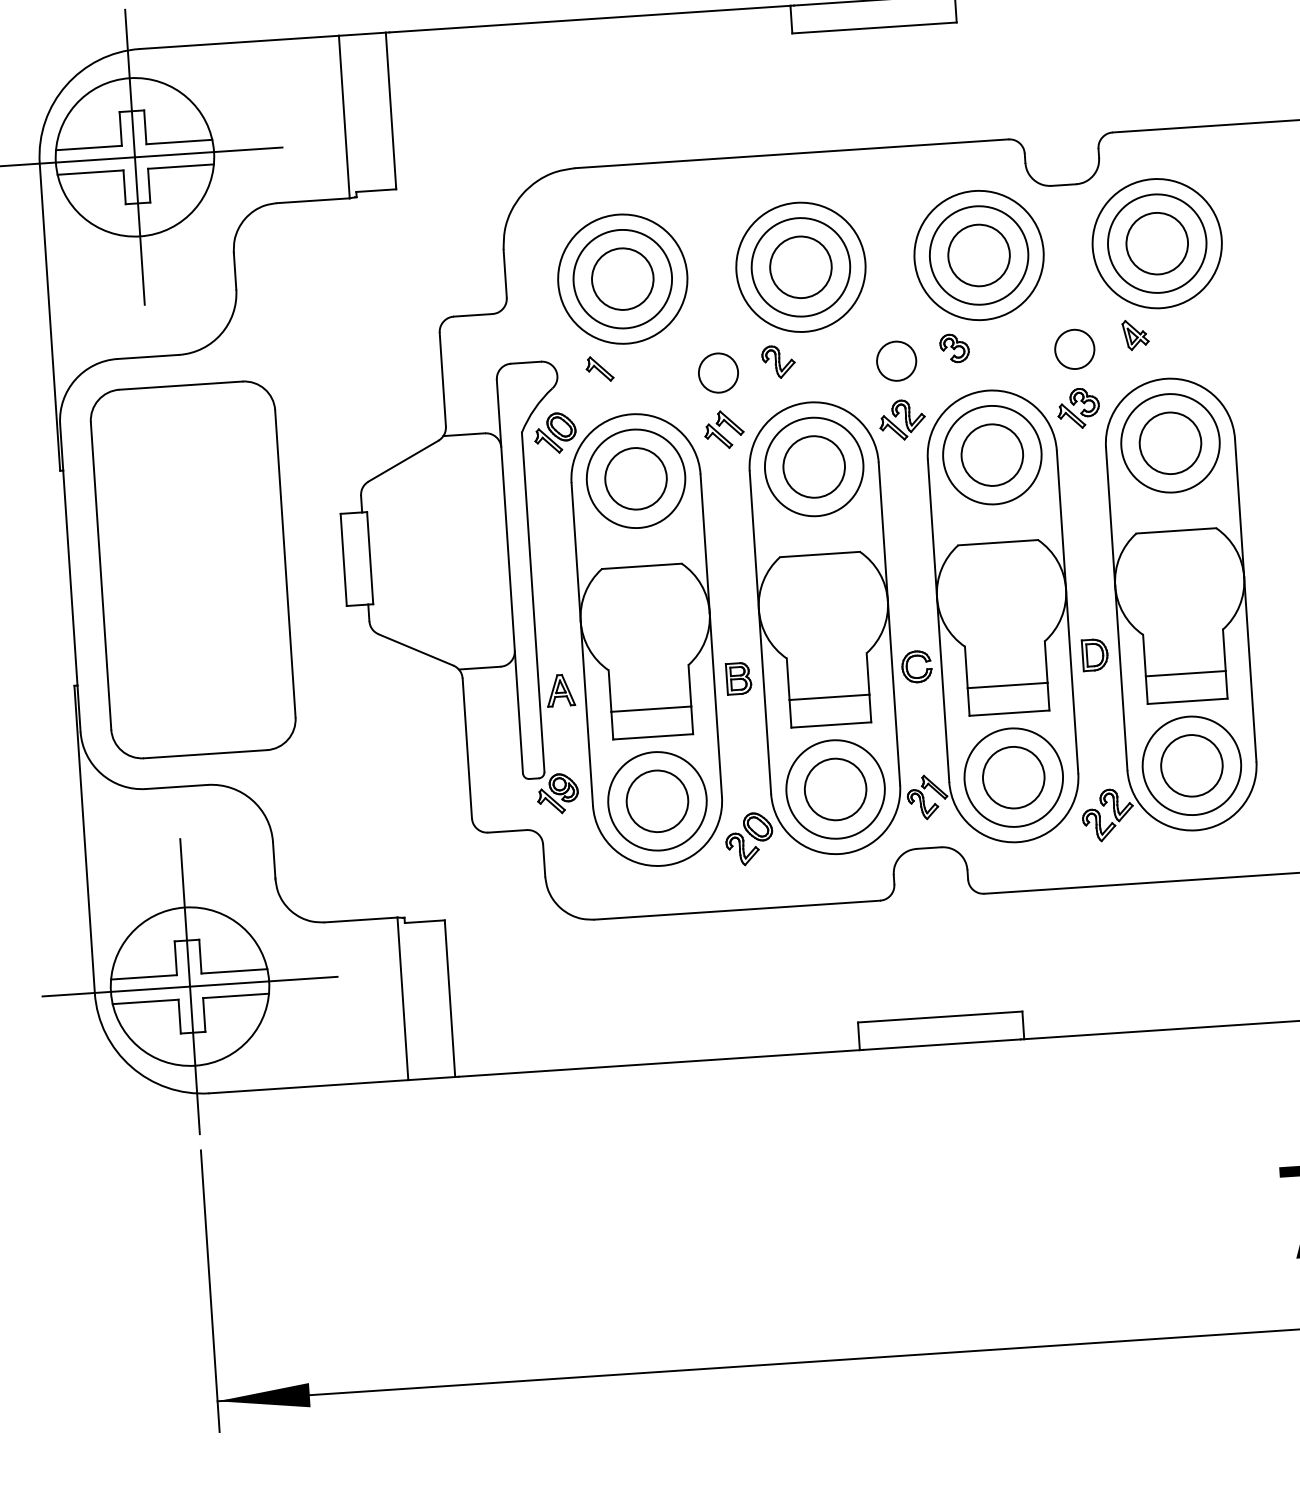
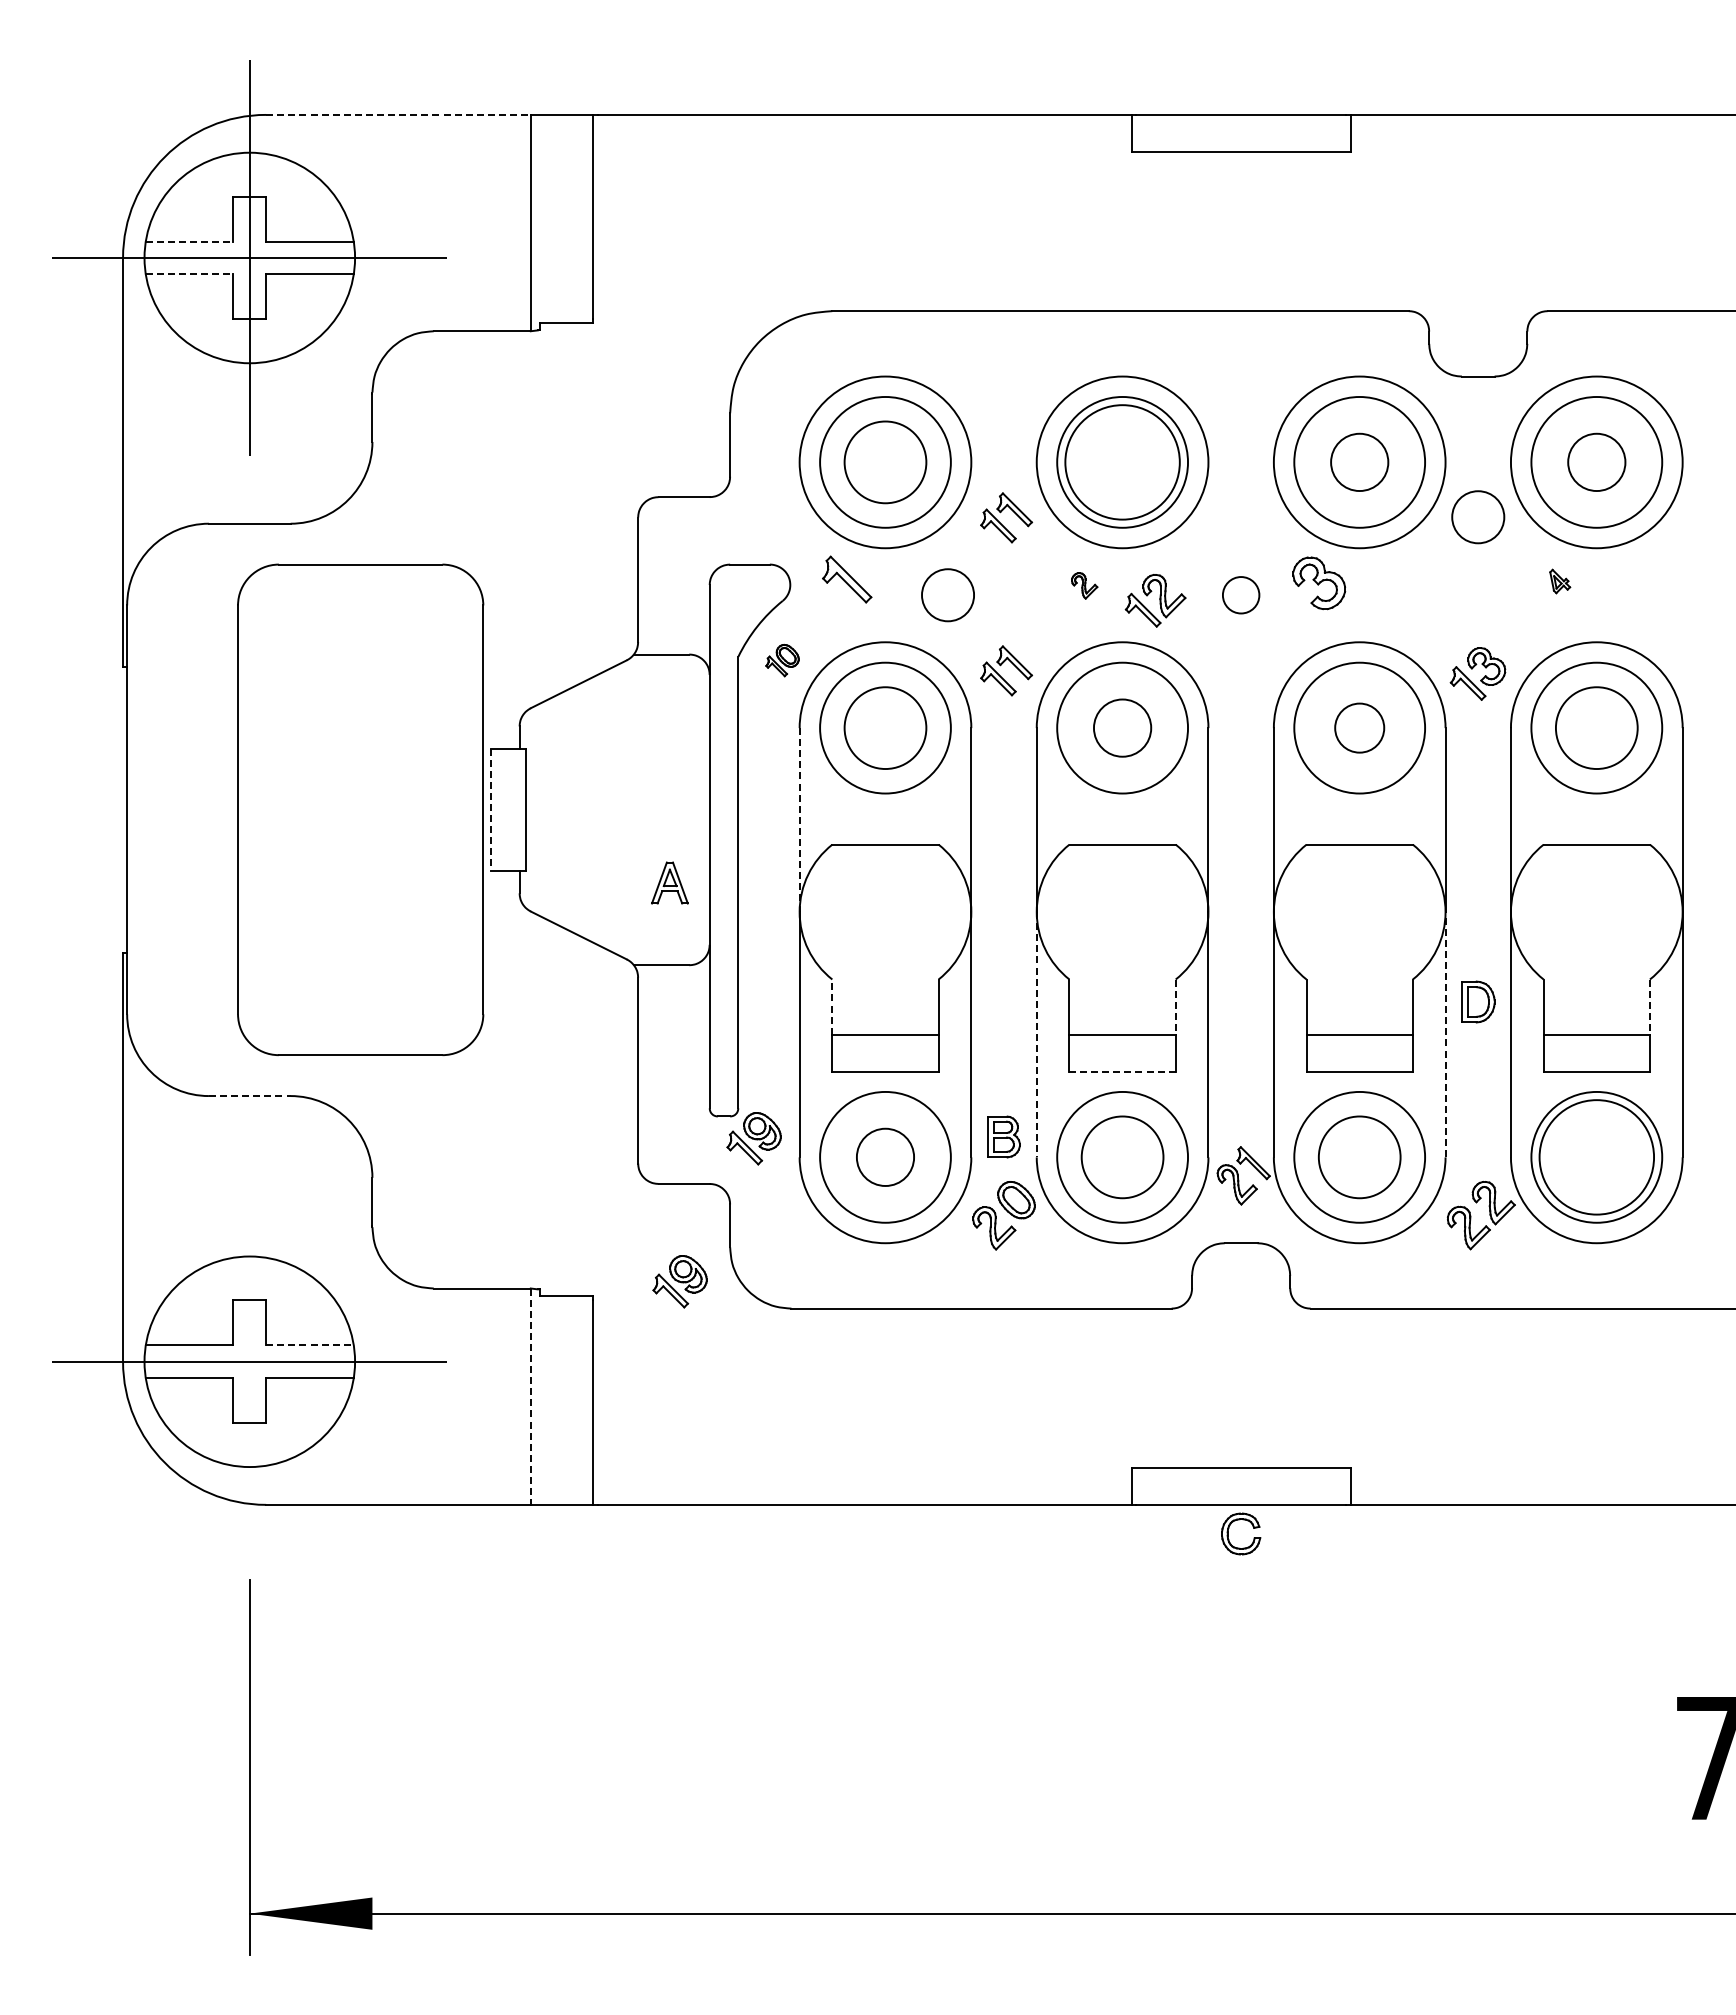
line: (239, 42) -> (398, 114), solid -> dashed
line: (88, 147) -> (189, 241), solid -> dashed
line: (90, 172) -> (189, 274), solid -> dashed
circle: (1157, 243) -> (1596, 462), size x0.7
circle: (978, 255) -> (1359, 462), size x0.7
circle: (800, 267) -> (1122, 462), size x1.4
part: (712, 311) -> (1001, 512), added
part: (1135, 335) -> (1559, 581), size x0.6
part: (954, 348) -> (1318, 583), size x1.4
circle: (1074, 349) -> (1478, 517), moved
part: (778, 361) -> (1084, 585), size x0.6
circle: (896, 361) -> (1241, 595), size x0.7
part: (599, 369) -> (846, 579), size x1.4
circle: (718, 373) -> (947, 595), moved
part: (902, 419) -> (1155, 600), moved
part: (555, 433) -> (782, 660), size x0.6
circle: (992, 455) -> (1359, 728), size x0.6
circle: (814, 467) -> (1122, 728), size x0.7
line: (576, 552) -> (799, 820), solid -> dashed
line: (343, 560) -> (490, 810), solid -> dashed
part: (193, 569) -> (360, 809), moved
line: (1224, 650) -> (1649, 1007), solid -> dashed
part: (926, 668) -> (1253, 1537), moved
line: (867, 674) -> (1175, 1007), solid -> dashed
part: (738, 678) -> (1003, 1136), moved
line: (1072, 681) -> (1445, 1034), solid -> dashed
part: (560, 690) -> (669, 882), moved
line: (610, 691) -> (832, 1007), solid -> dashed
line: (764, 701) -> (1036, 1034), solid -> dashed
line: (831, 724) -> (1122, 1071), solid -> dashed
circle: (1191, 765) -> (1596, 1157), size x1.4
line: (176, 787) -> (249, 1096), solid -> dashed
circle: (657, 801) -> (885, 1157), size x0.7
part: (508, 904) -> (679, 1281), added
line: (234, 971) -> (309, 1345), solid -> dashed
line: (189, 986) -> (249, 1361), removed
line: (402, 999) -> (530, 1397), solid -> dashed

